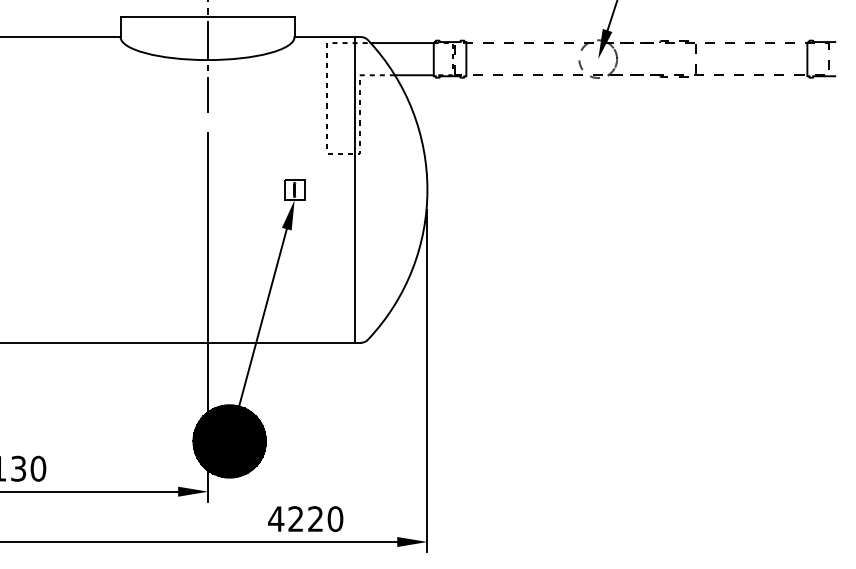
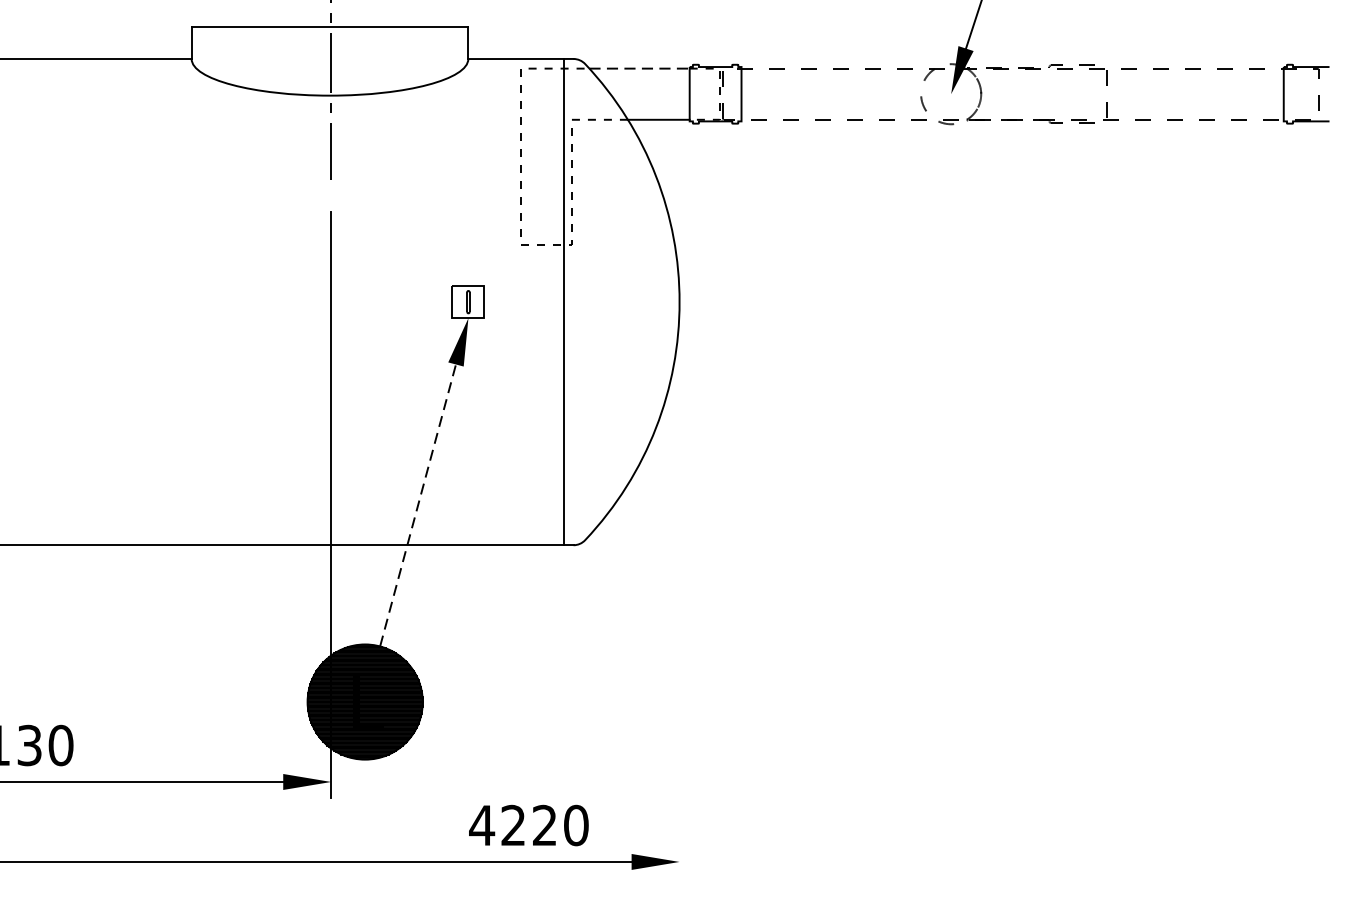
line: (402, 43) -> (639, 69), solid -> dashed
line: (262, 317) -> (417, 504), solid -> dashed
line: (427, 381) -> (679, 606), removed
text: (305, 519) -> (528, 826), moved

